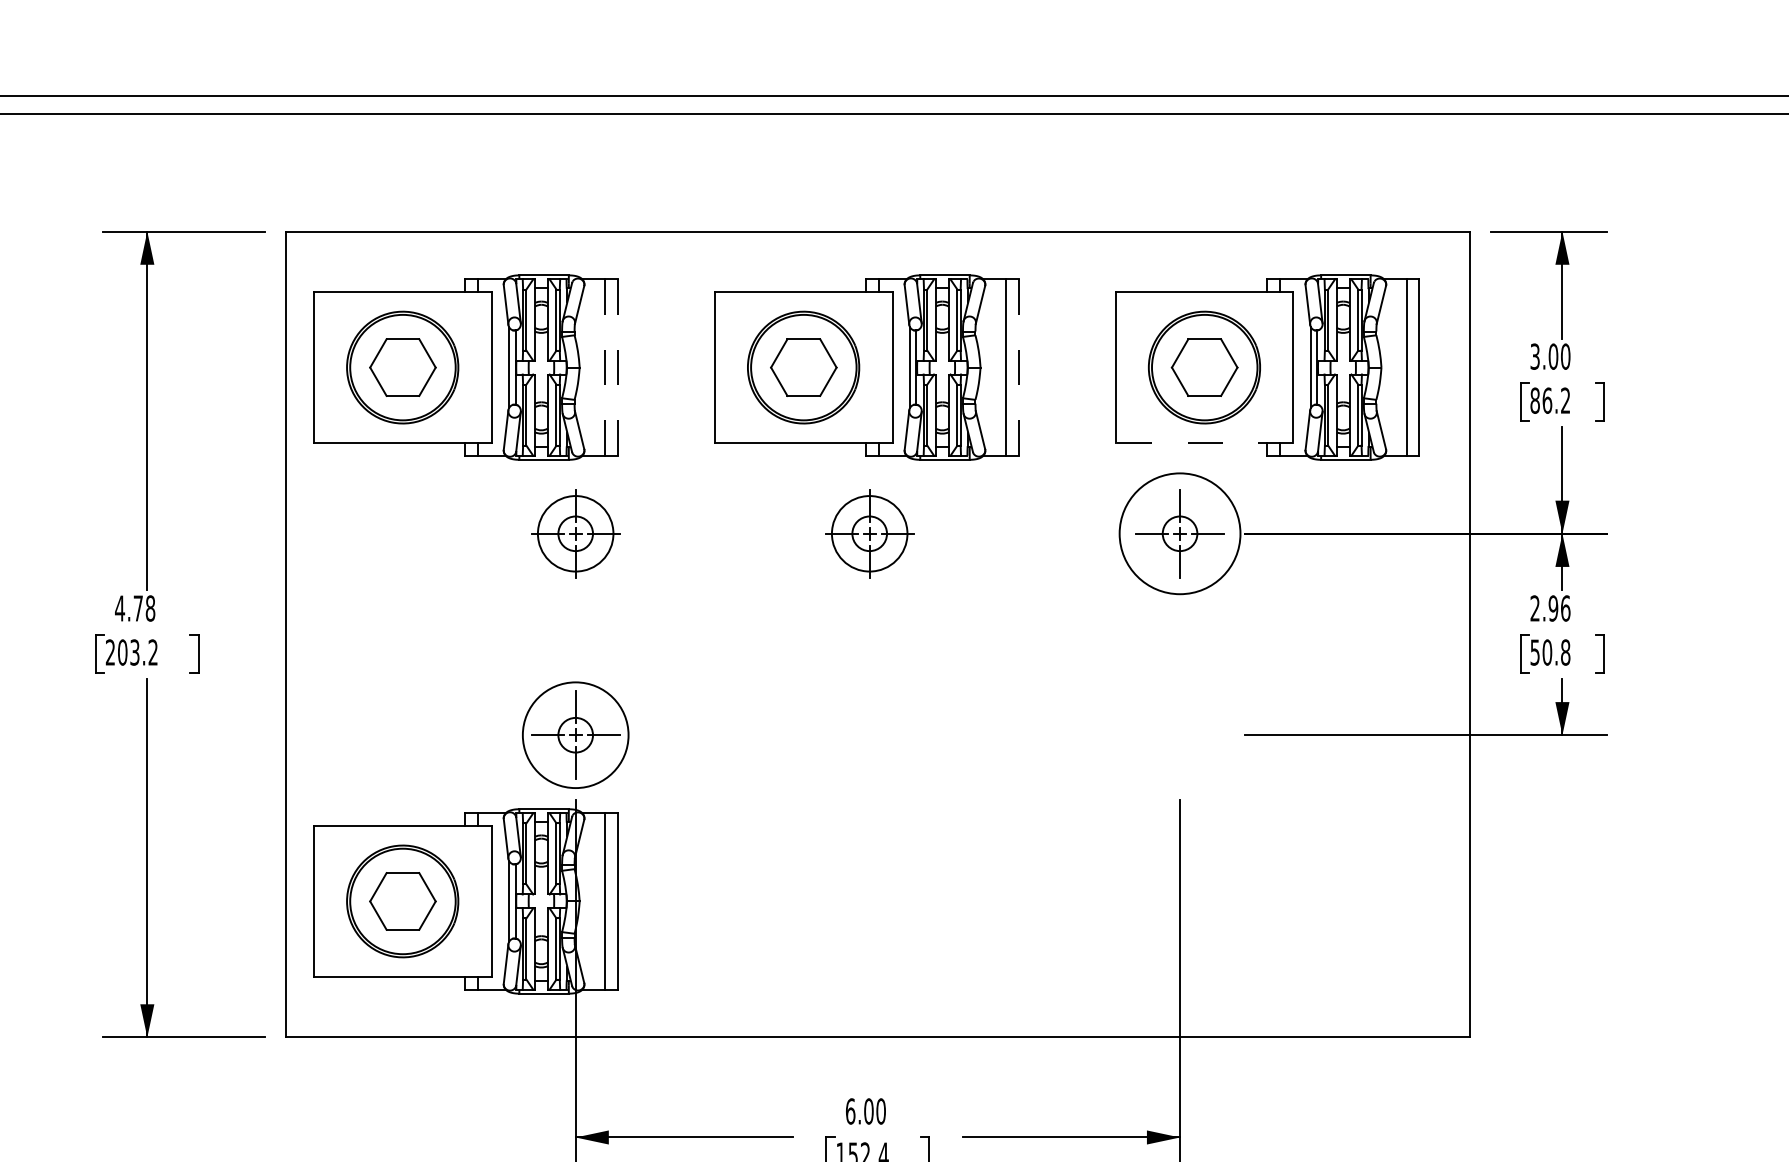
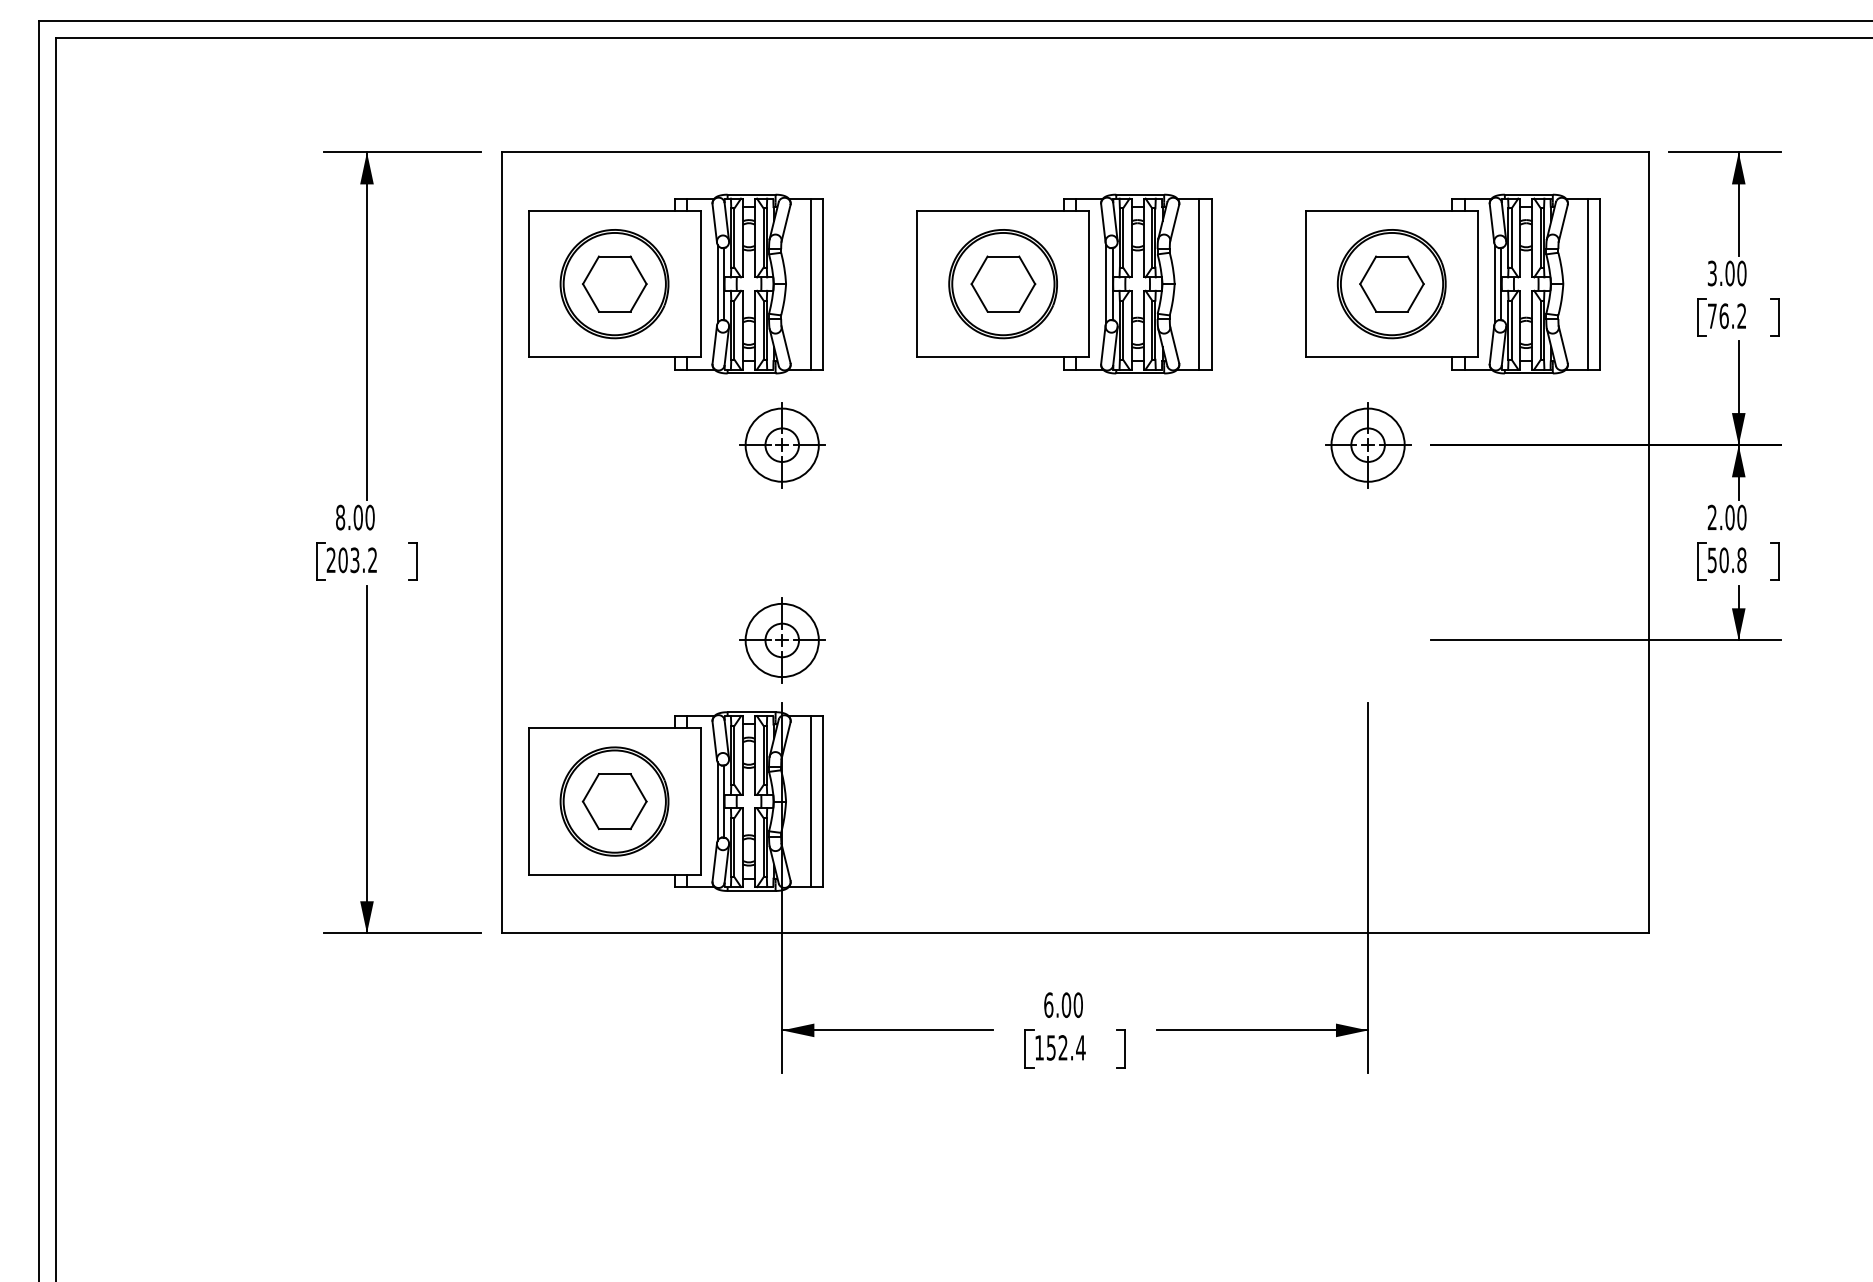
line: (617, 366) -> (822, 283), dashed -> solid
line: (1018, 366) -> (1211, 283), dashed -> solid
line: (604, 368) -> (810, 284), dashed -> solid
text: (1534, 401) -> (1711, 316), 86.2 -> 76.2
line: (1205, 443) -> (1392, 357), dashed -> solid
circle: (1179, 533) -> (1367, 444), size x0.62
part: (869, 534) -> (1067, 445), removed
text: (134, 608) -> (354, 517), 4.78 -> 8.00
text: (1559, 608) -> (1735, 517), 2.96 -> 2.00
circle: (574, 735) -> (781, 640), size x0.71

